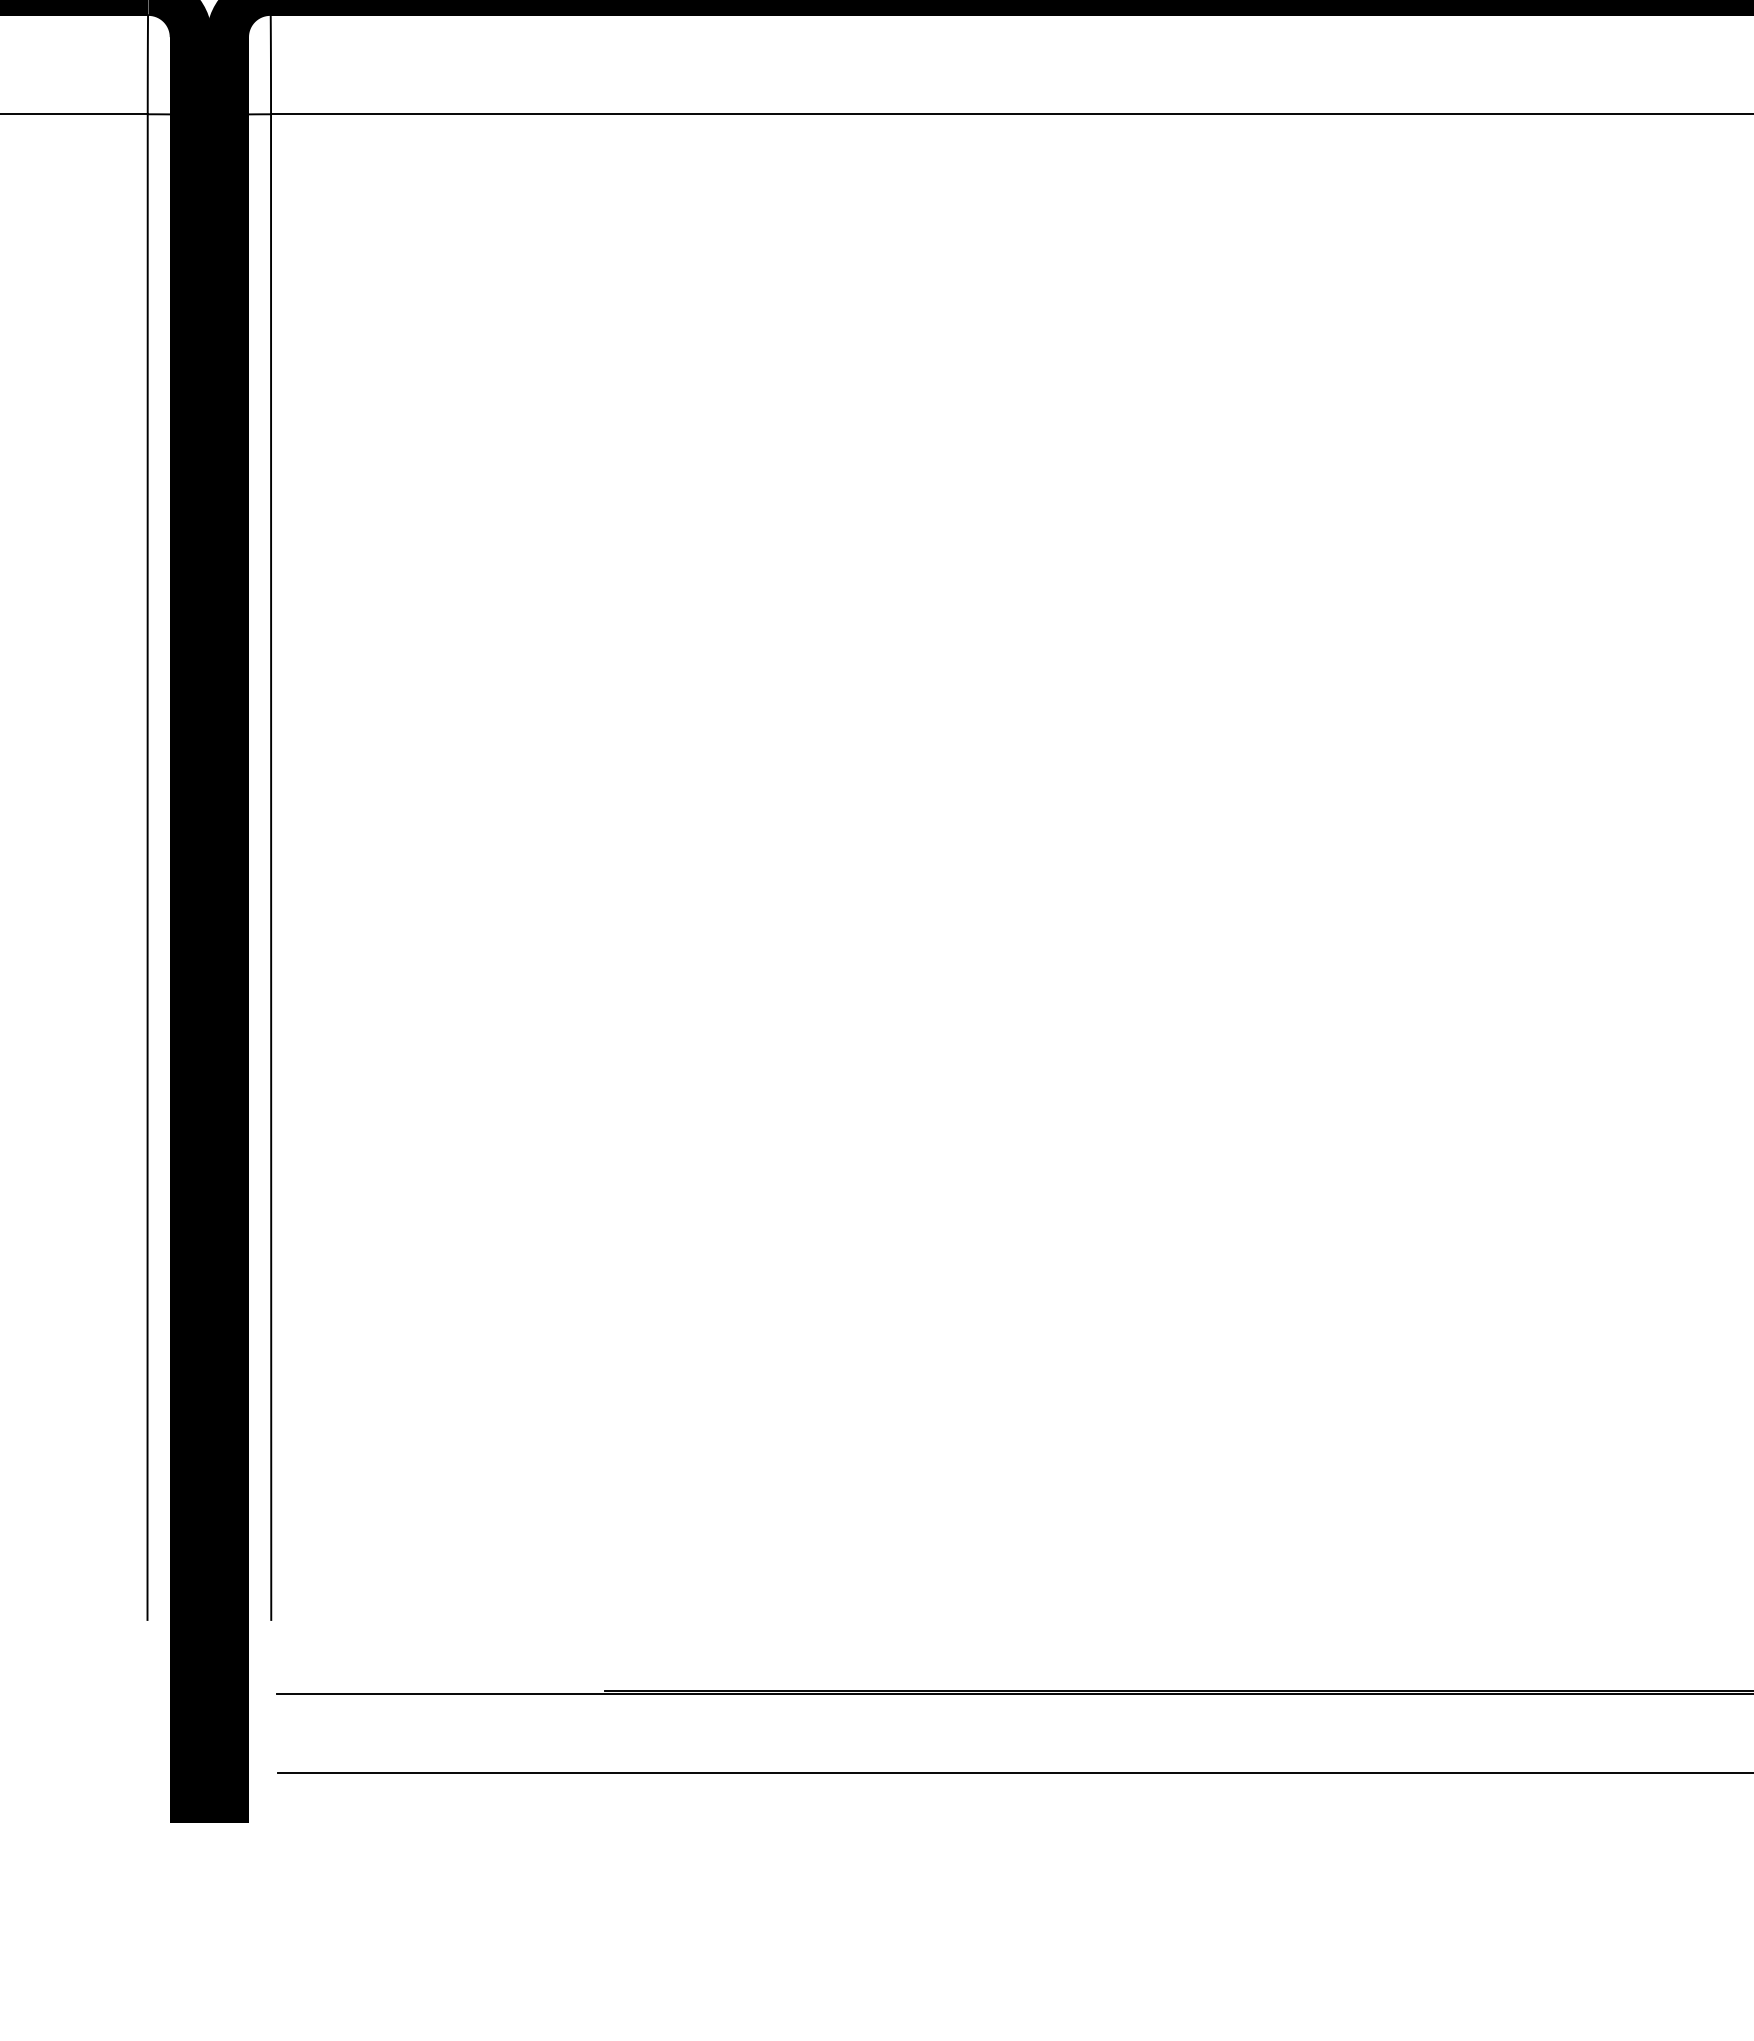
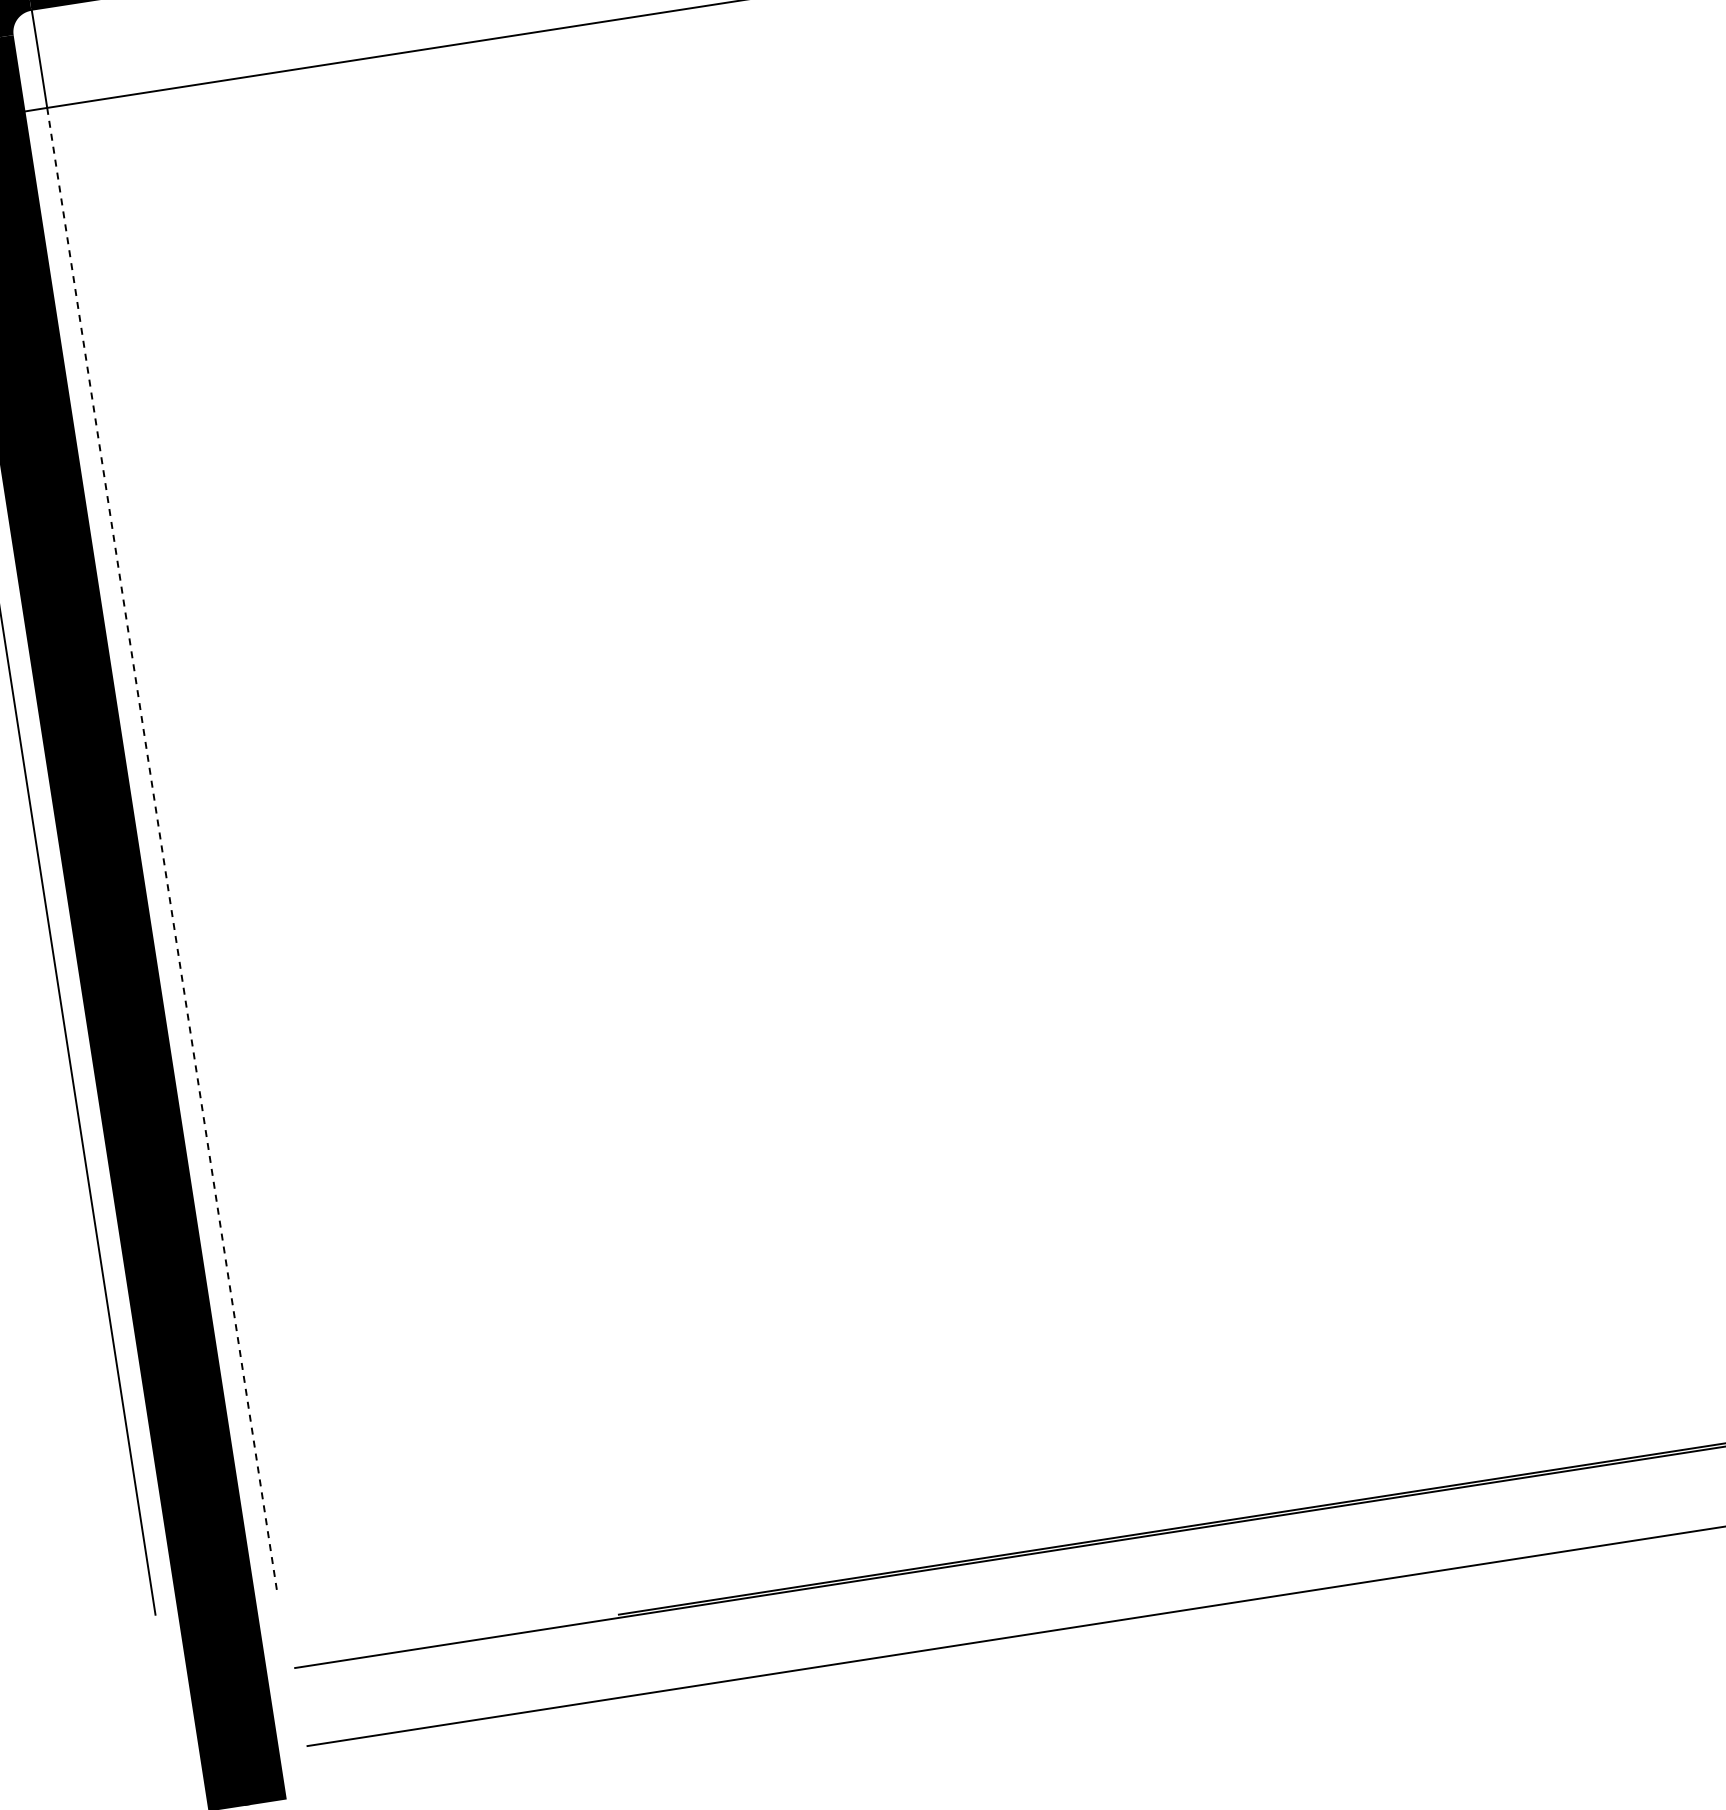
line: (271, 867) -> (162, 852), solid -> dashed

